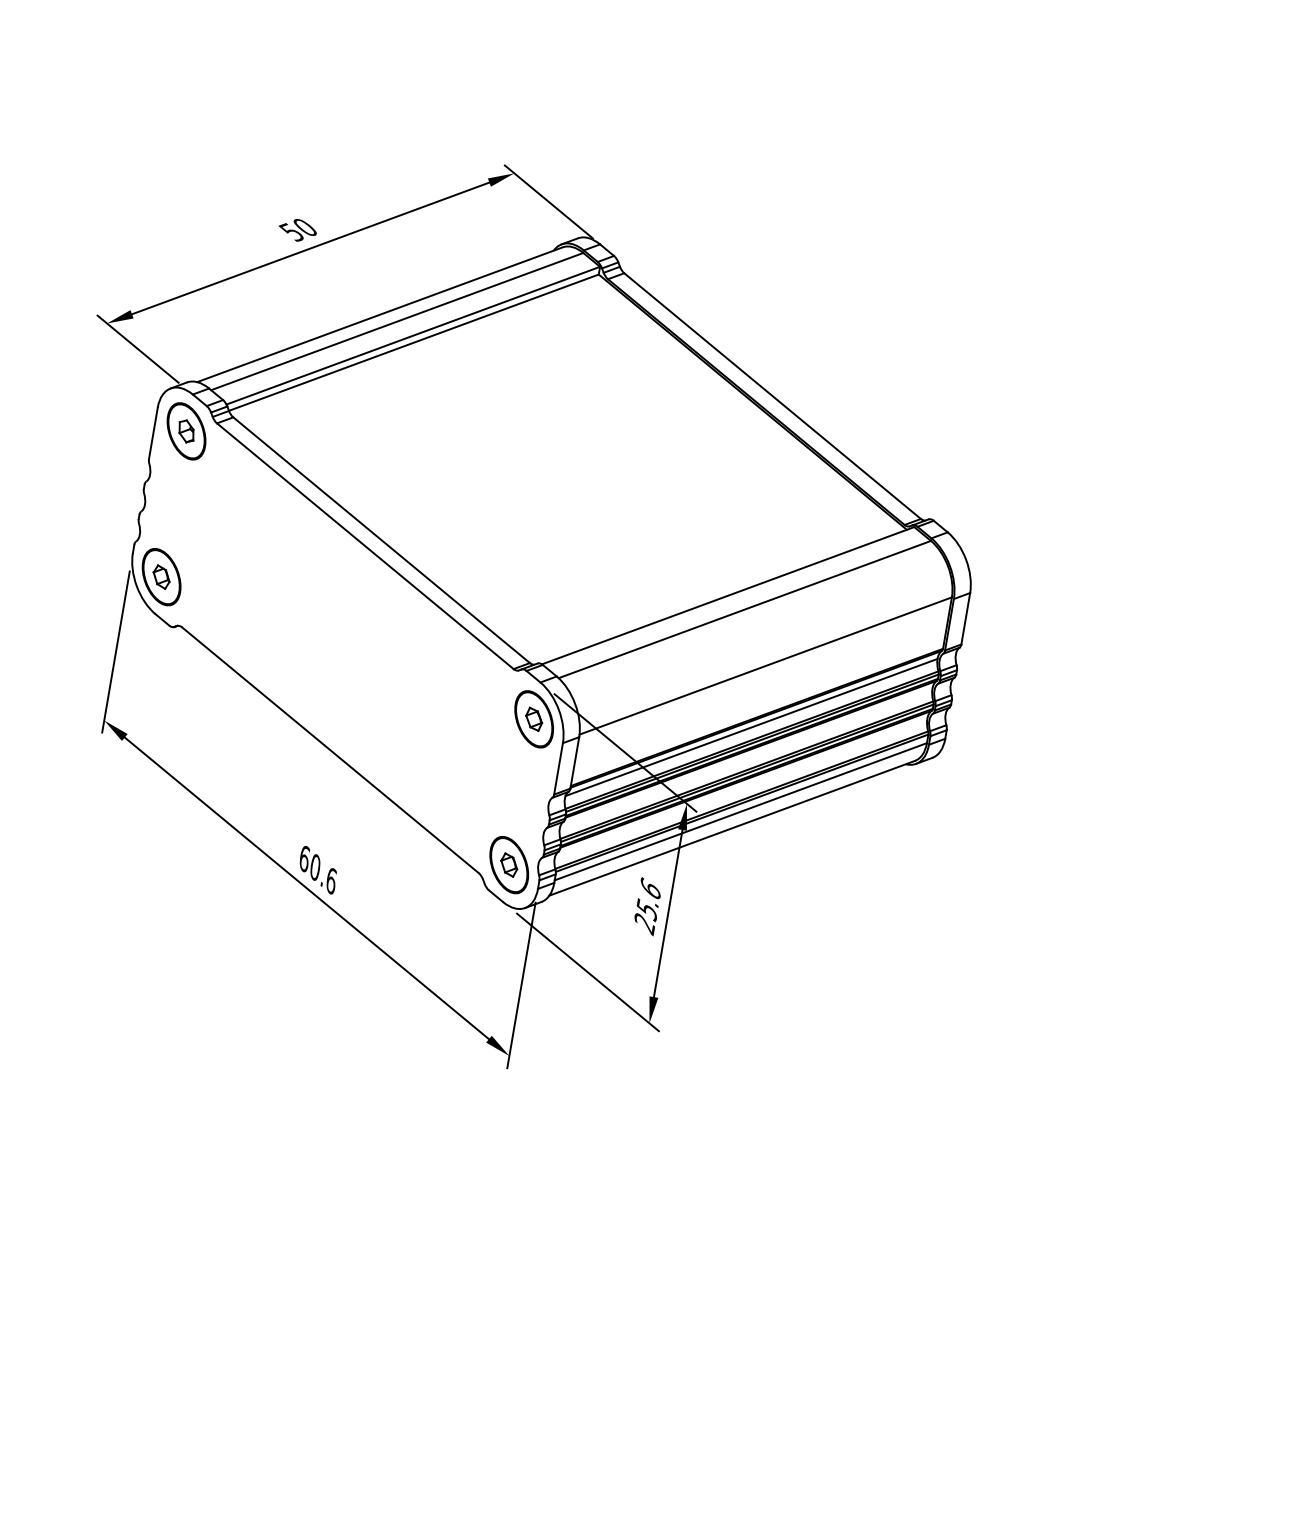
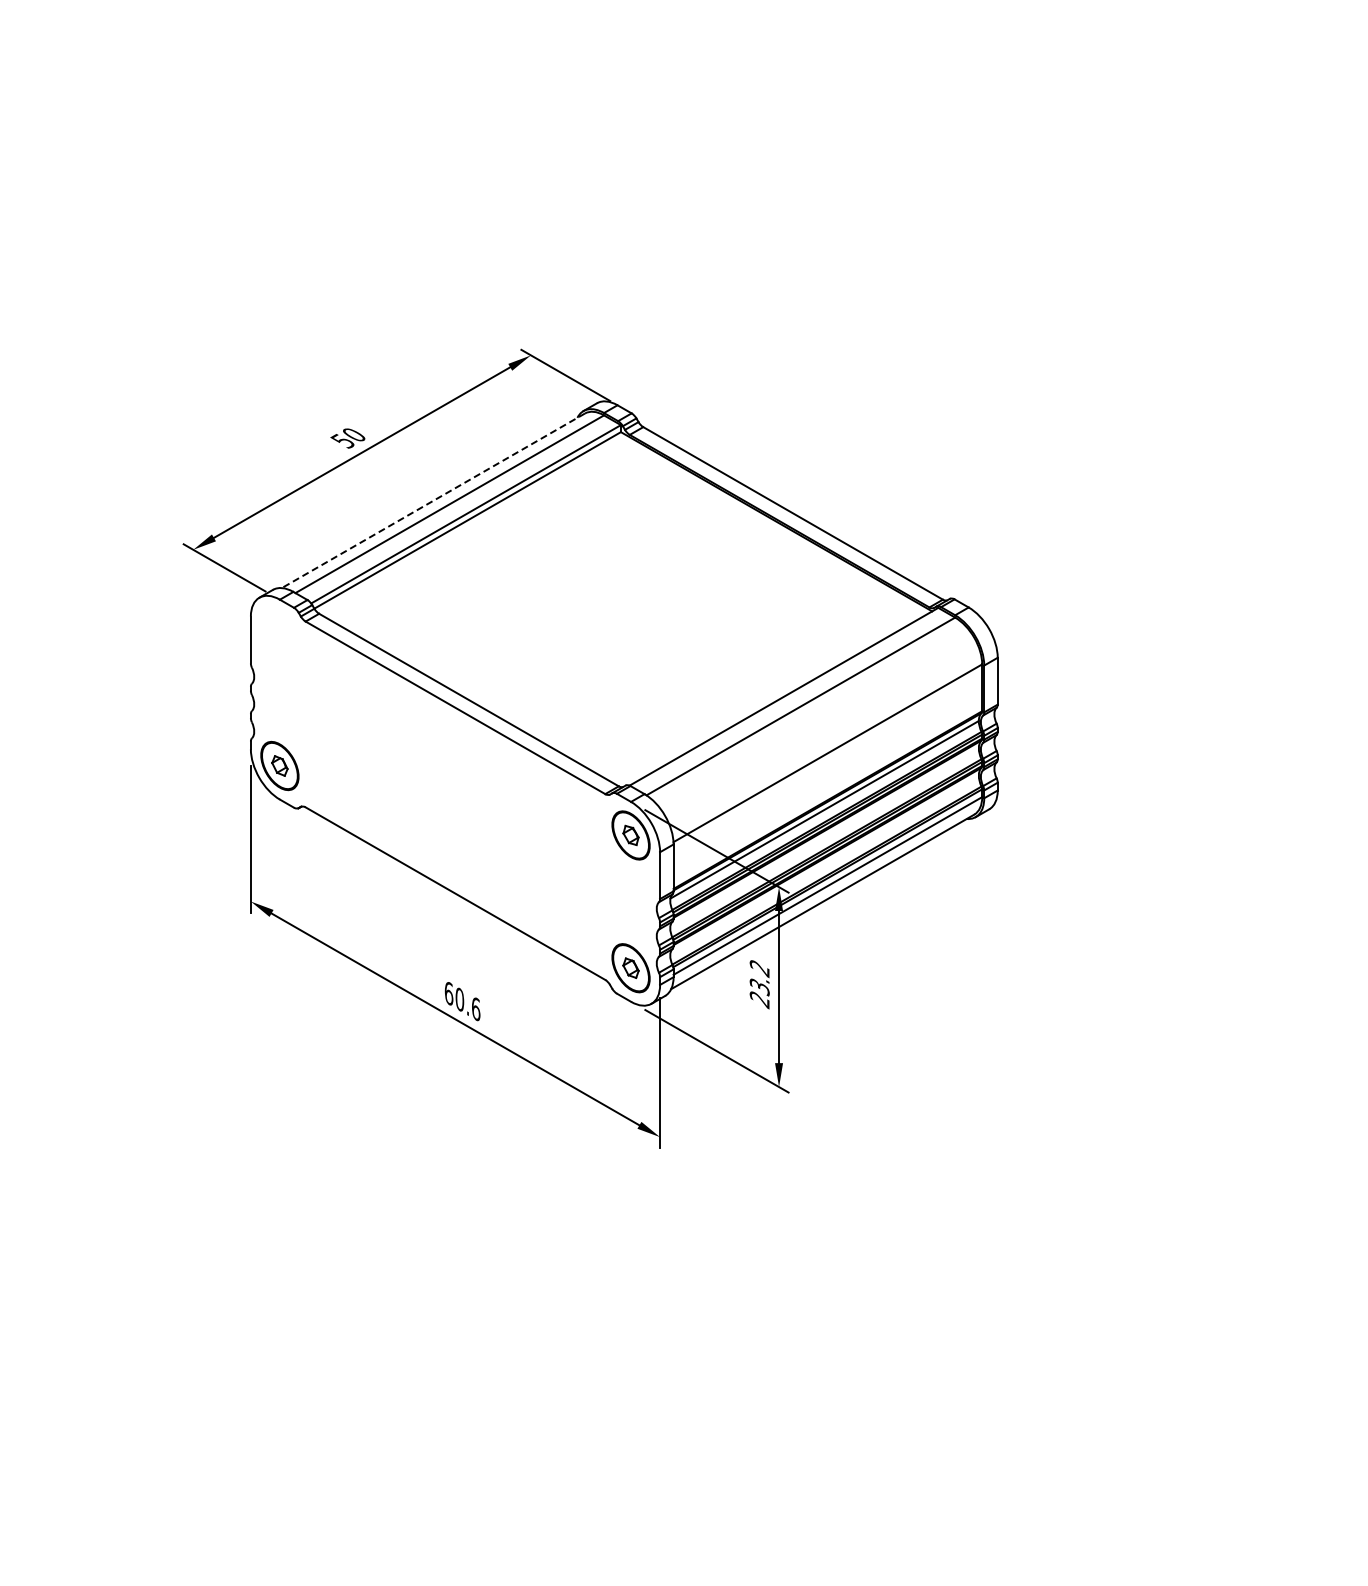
line: (380, 314) -> (433, 500), solid -> dashed
part: (186, 431) -> (279, 633), removed
text: (648, 899) -> (759, 977), 25.6 -> 23.2

